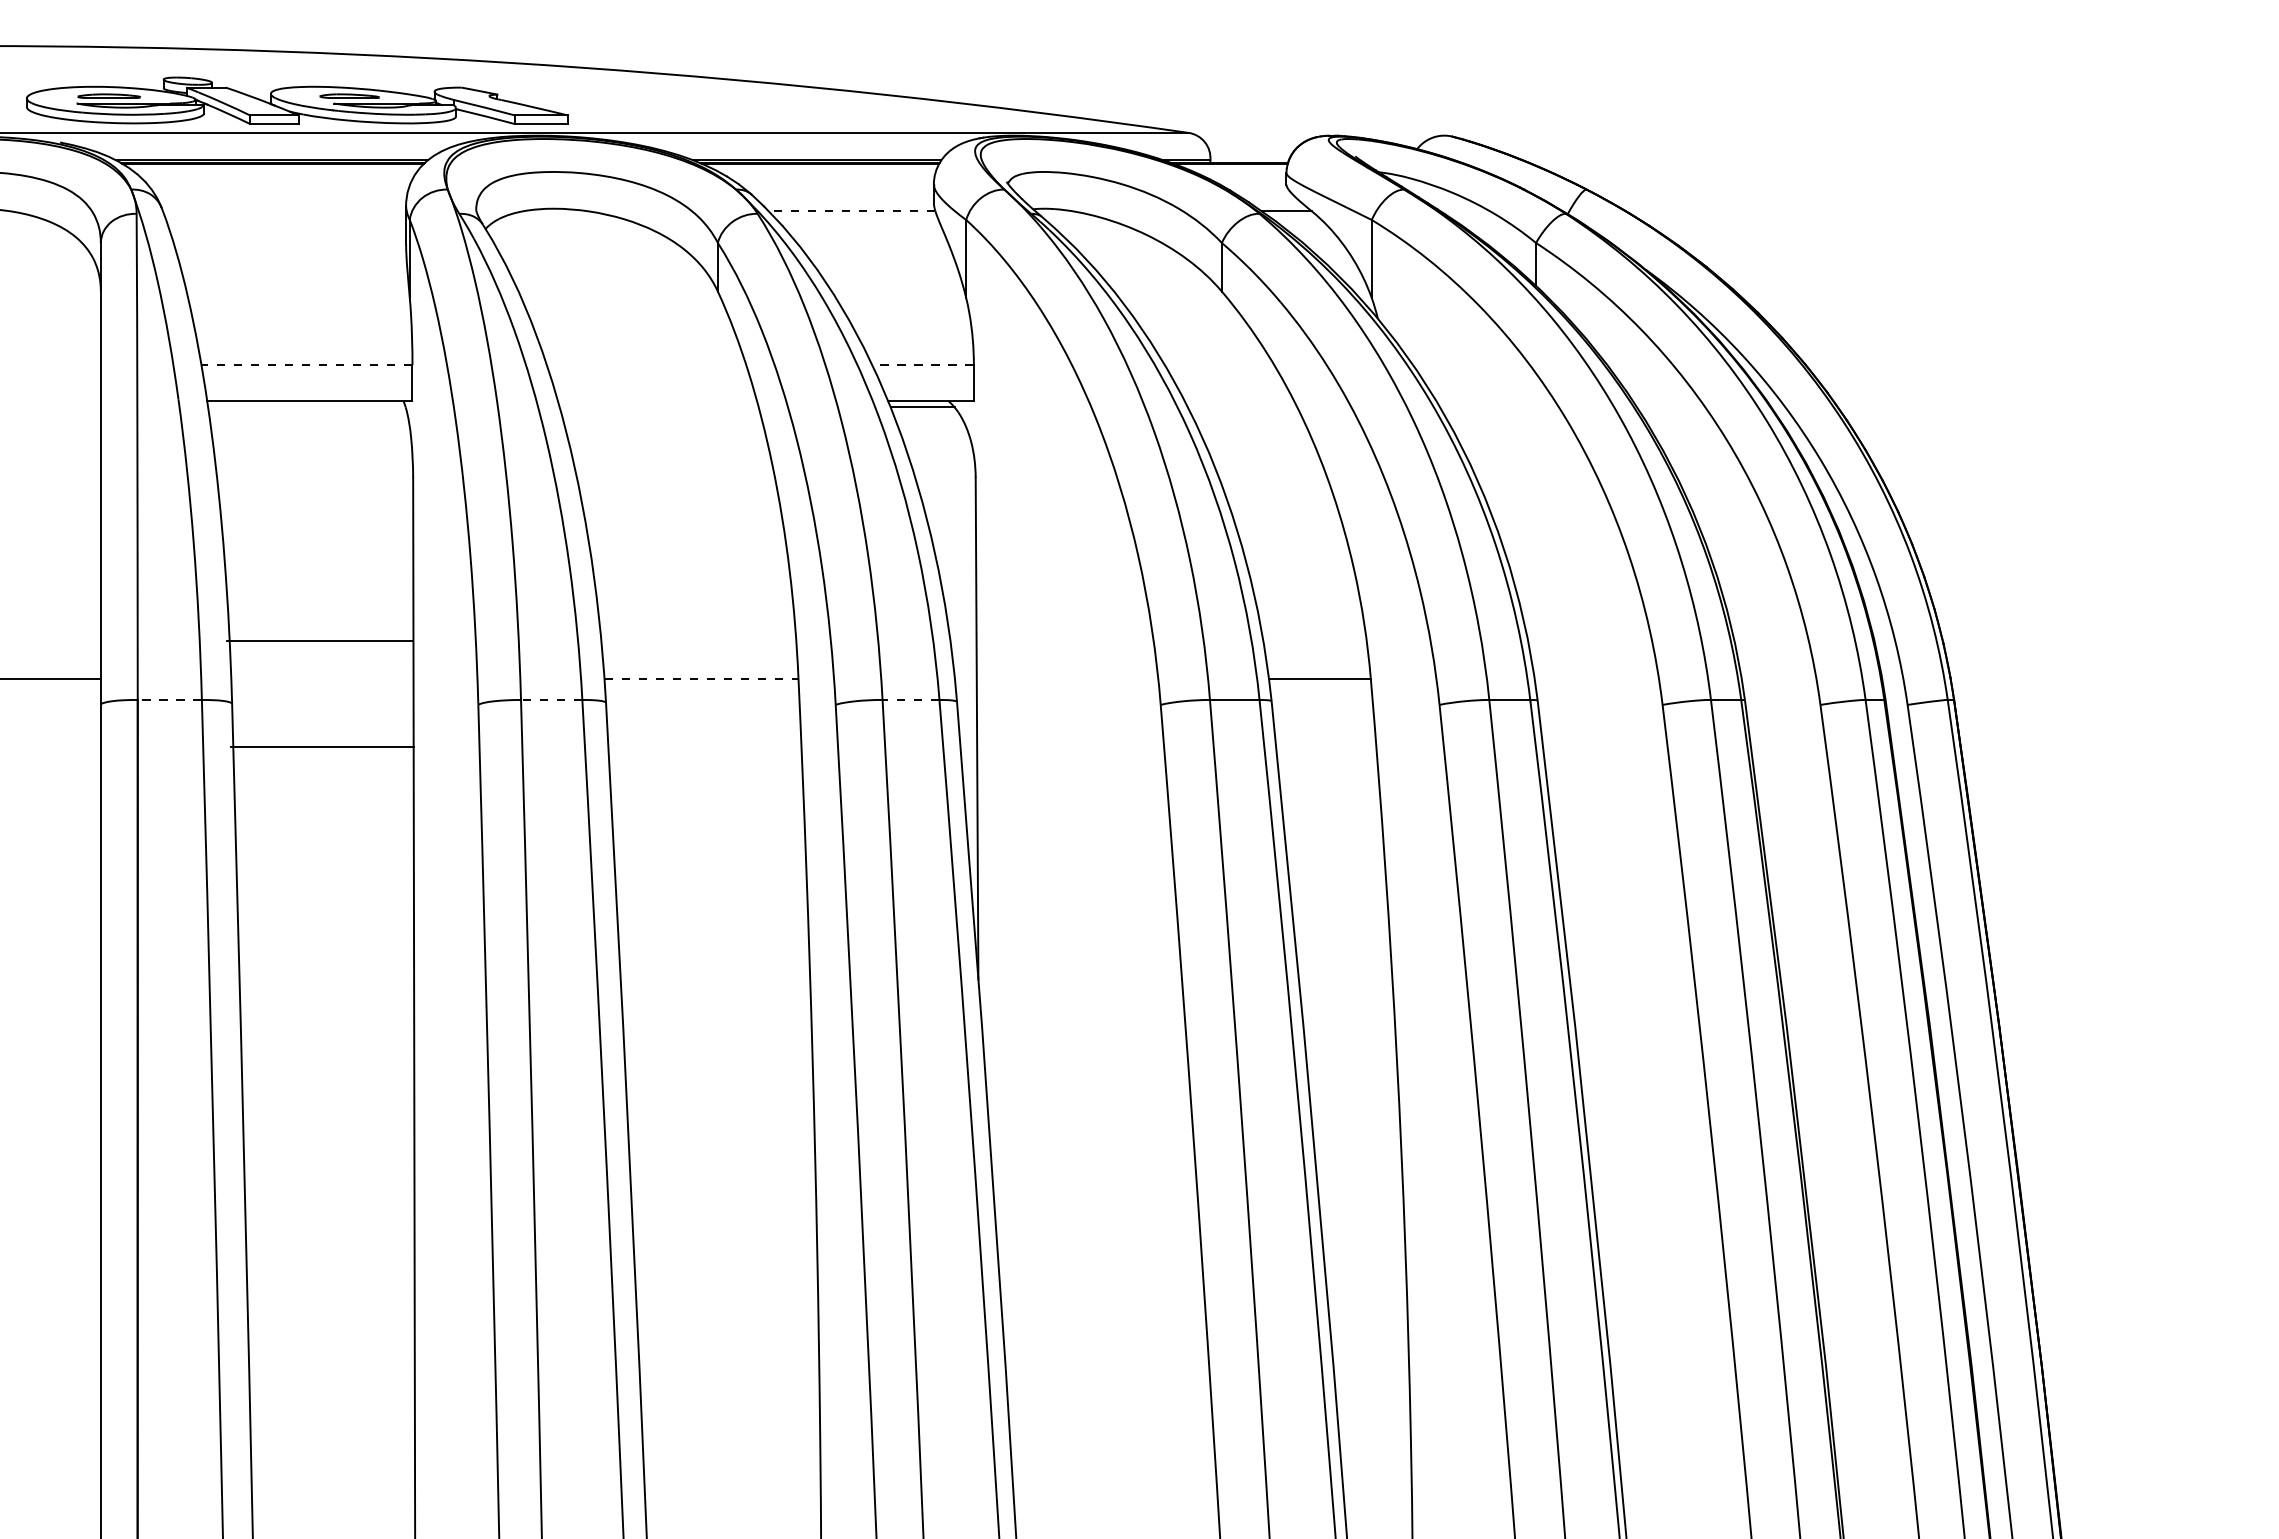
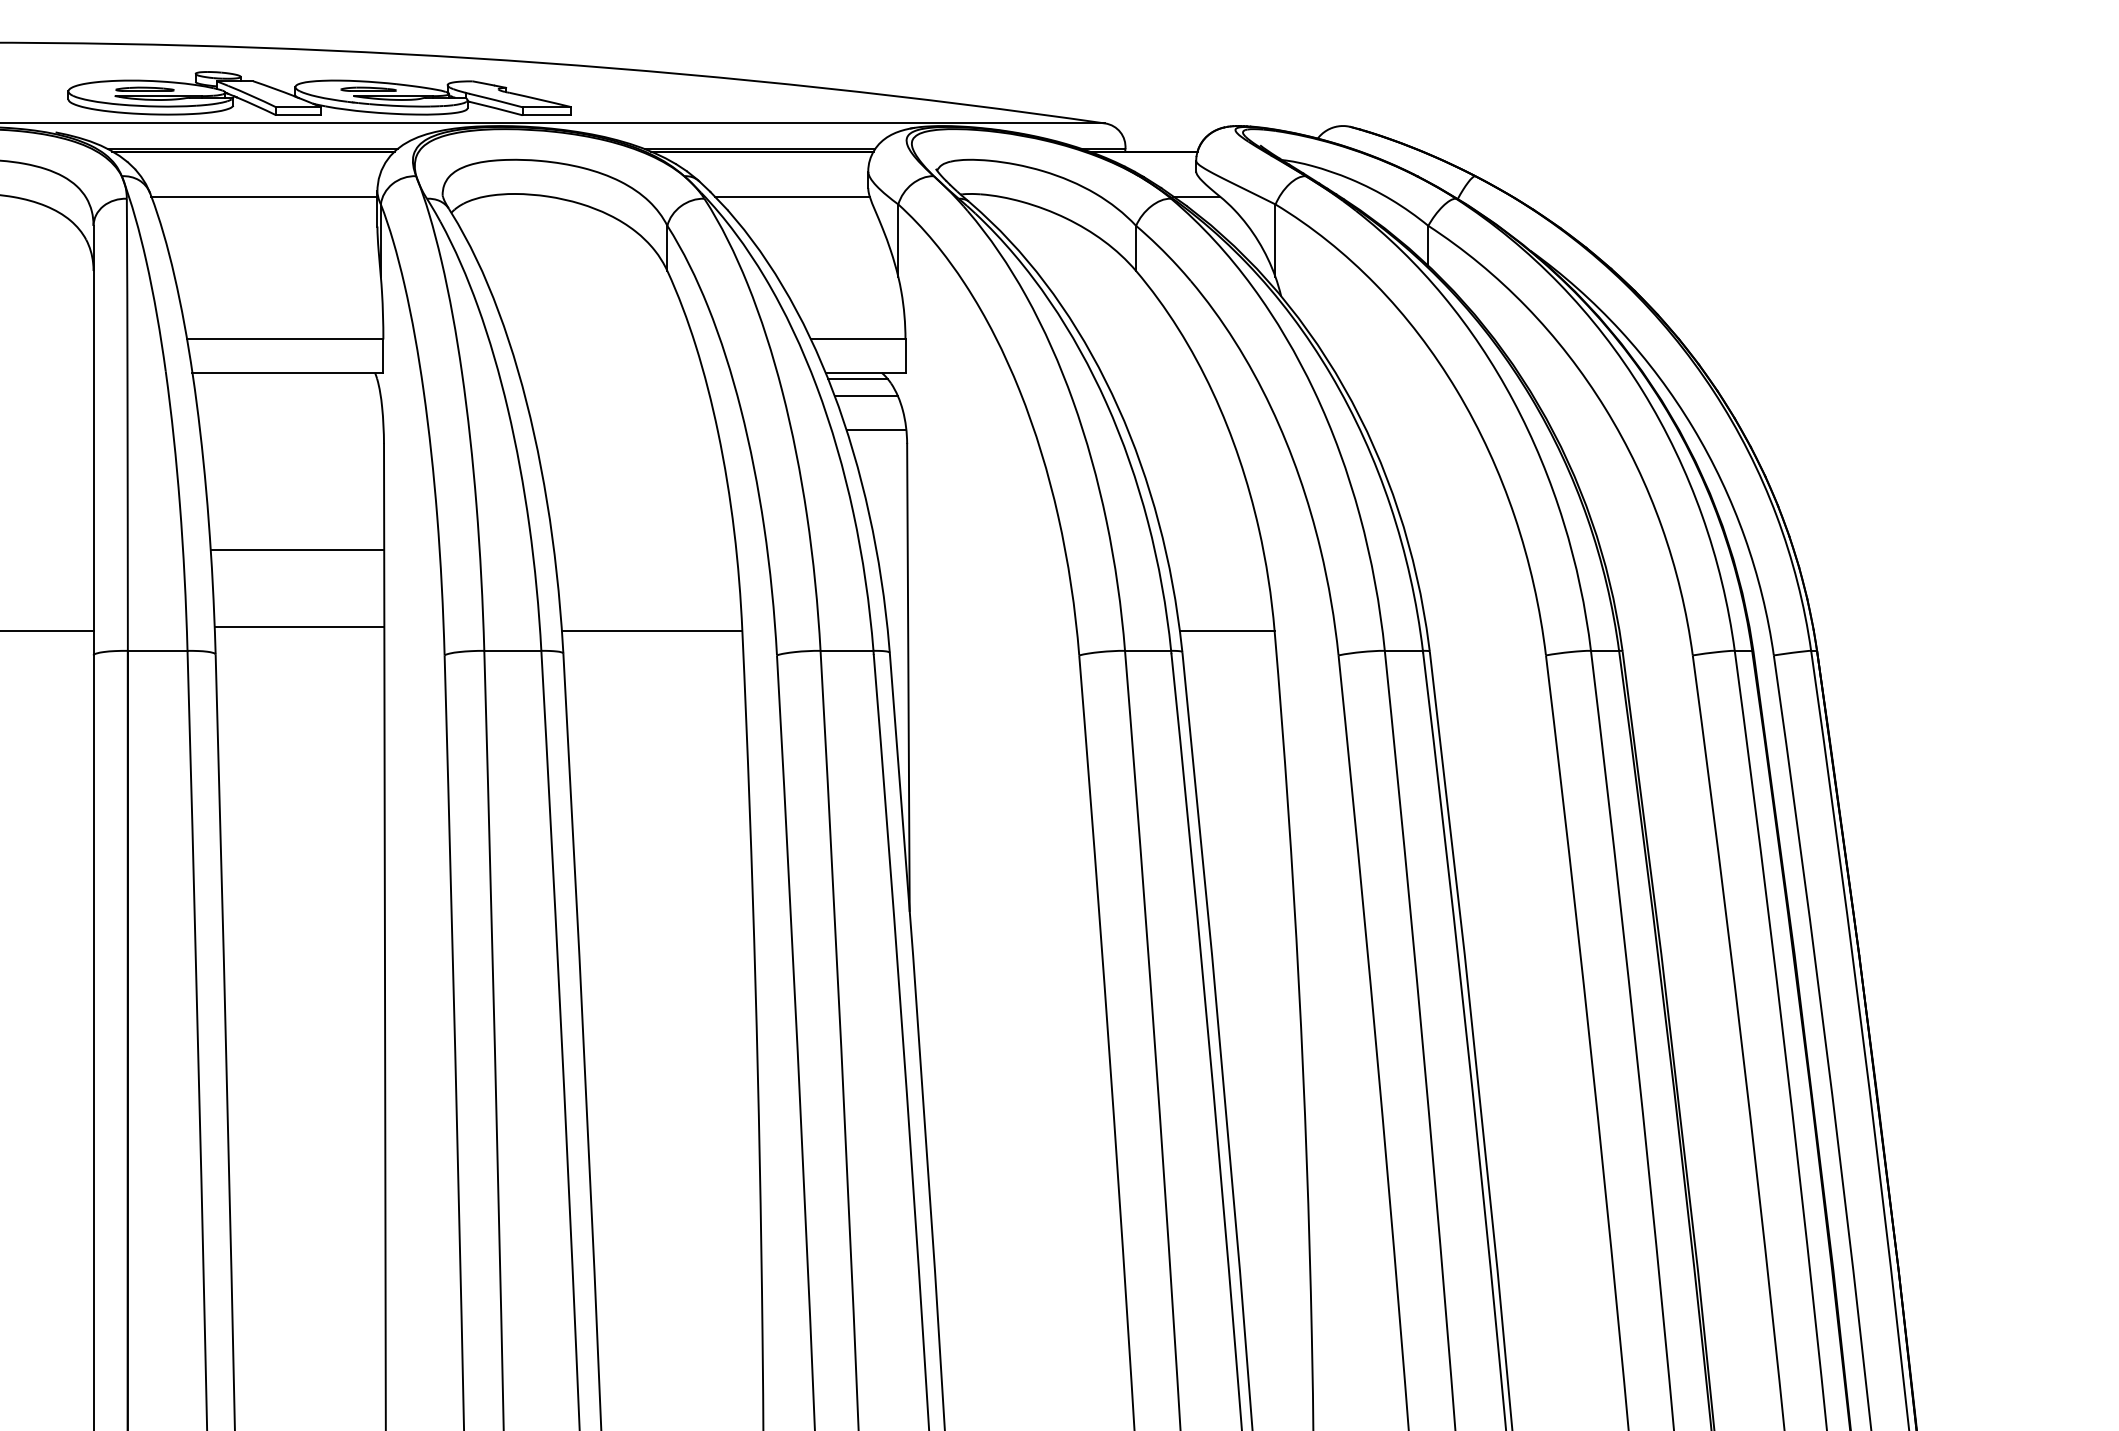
part: (297, 100) -> (320, 93), moved
line: (284, 211) -> (264, 196), added
line: (851, 211) -> (791, 196), dashed -> solid
line: (306, 365) -> (284, 339), dashed -> solid
line: (923, 365) -> (858, 339), dashed -> solid
line: (931, 426) -> (866, 396), added
line: (942, 462) -> (876, 429), added
line: (319, 641) -> (296, 549), moved
line: (701, 678) -> (652, 630), dashed -> solid
line: (169, 699) -> (157, 650), dashed -> solid
line: (551, 699) -> (512, 650), dashed -> solid
line: (910, 699) -> (846, 650), dashed -> solid
line: (322, 747) -> (299, 627), moved

